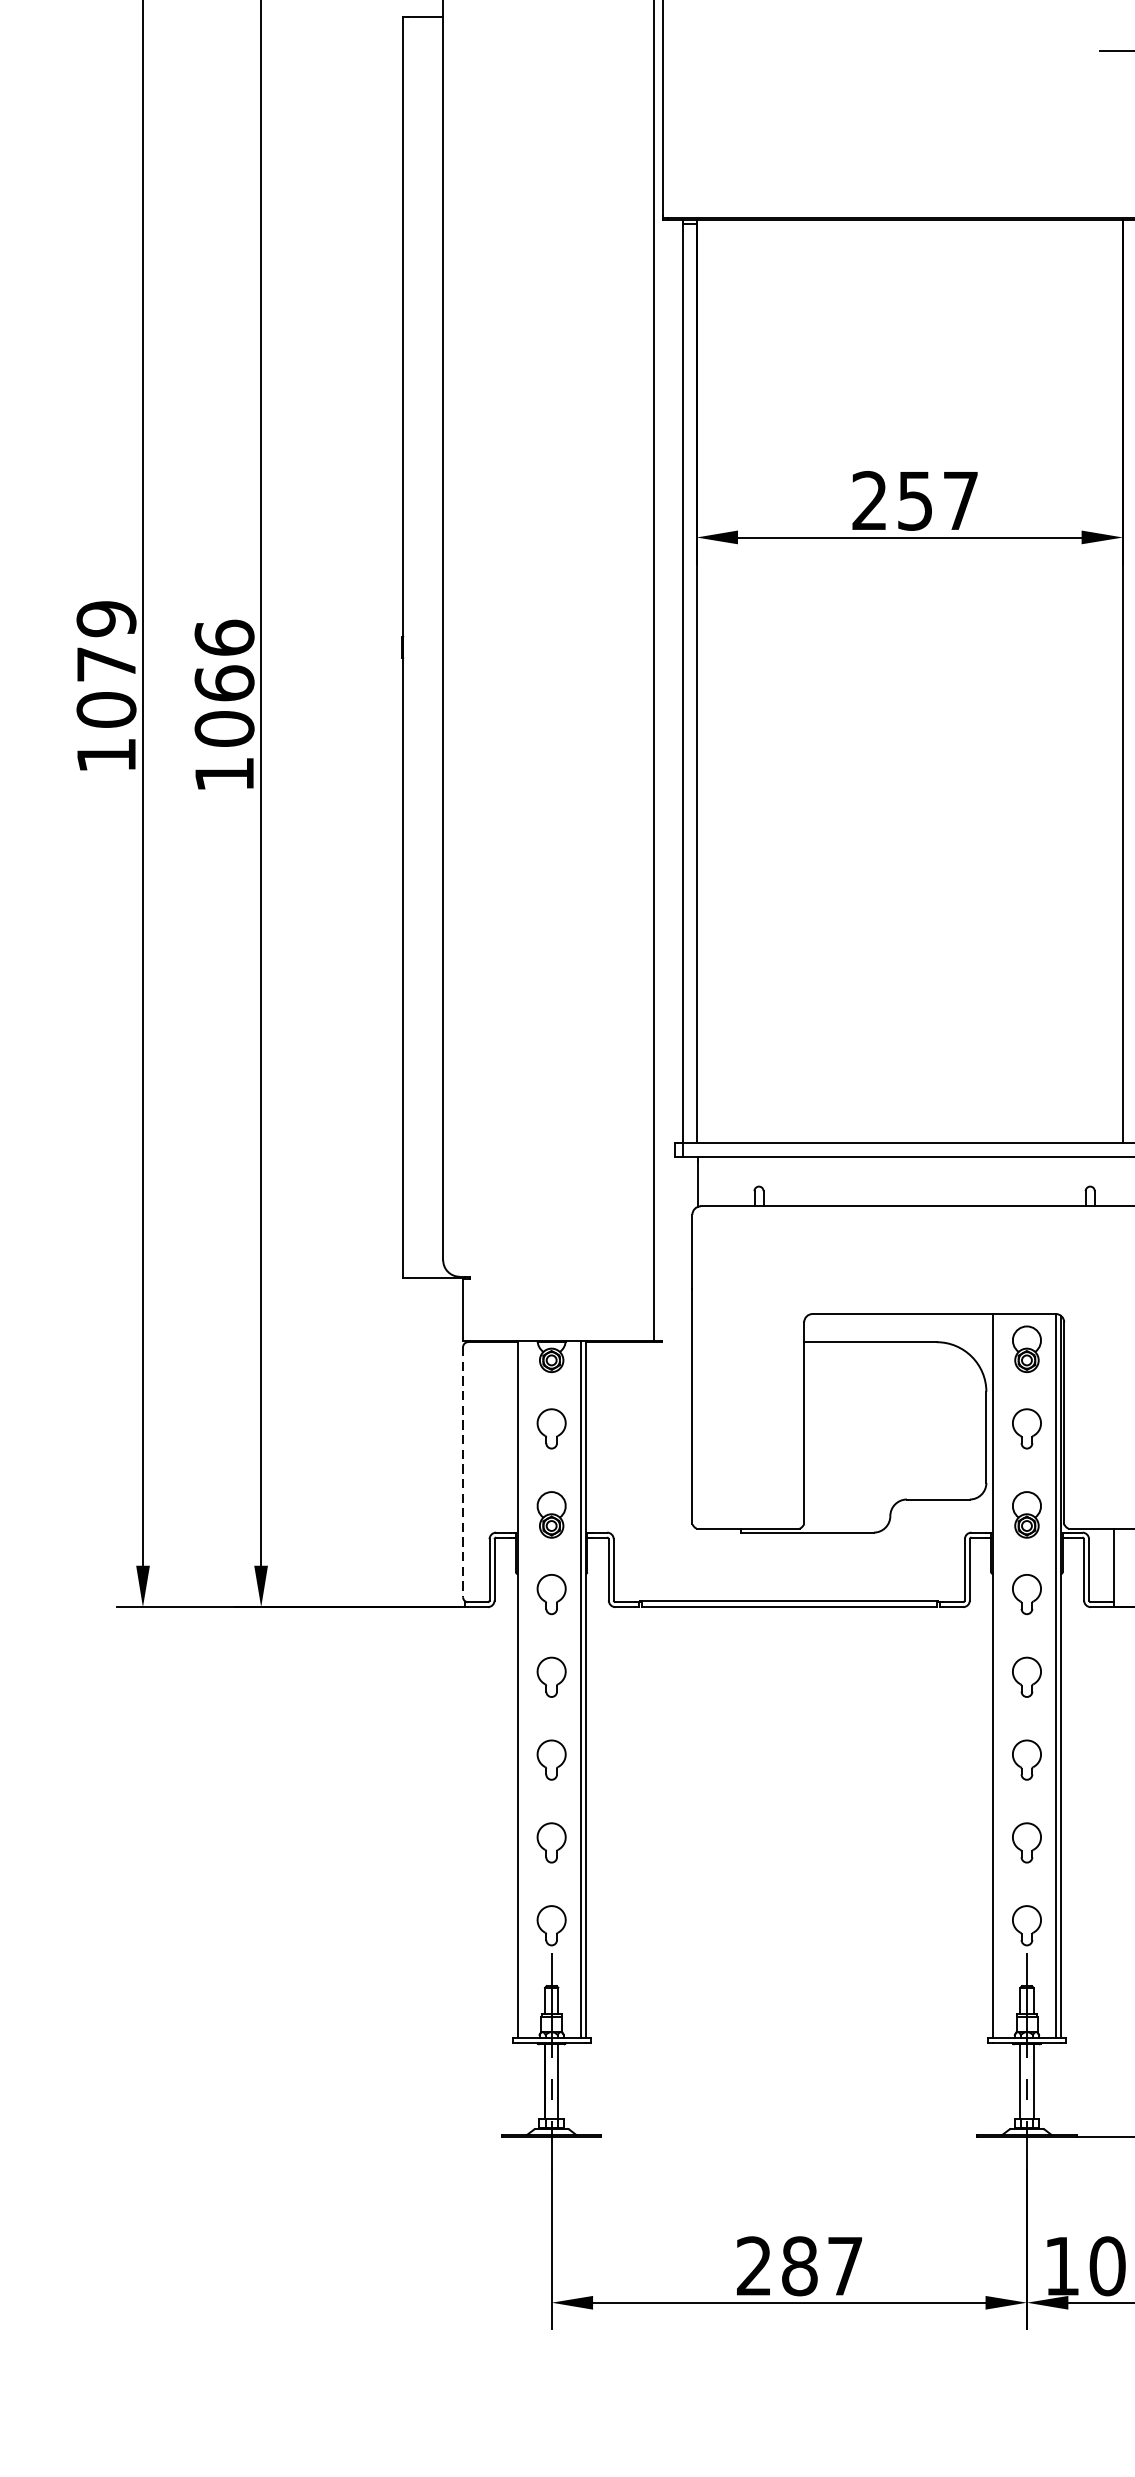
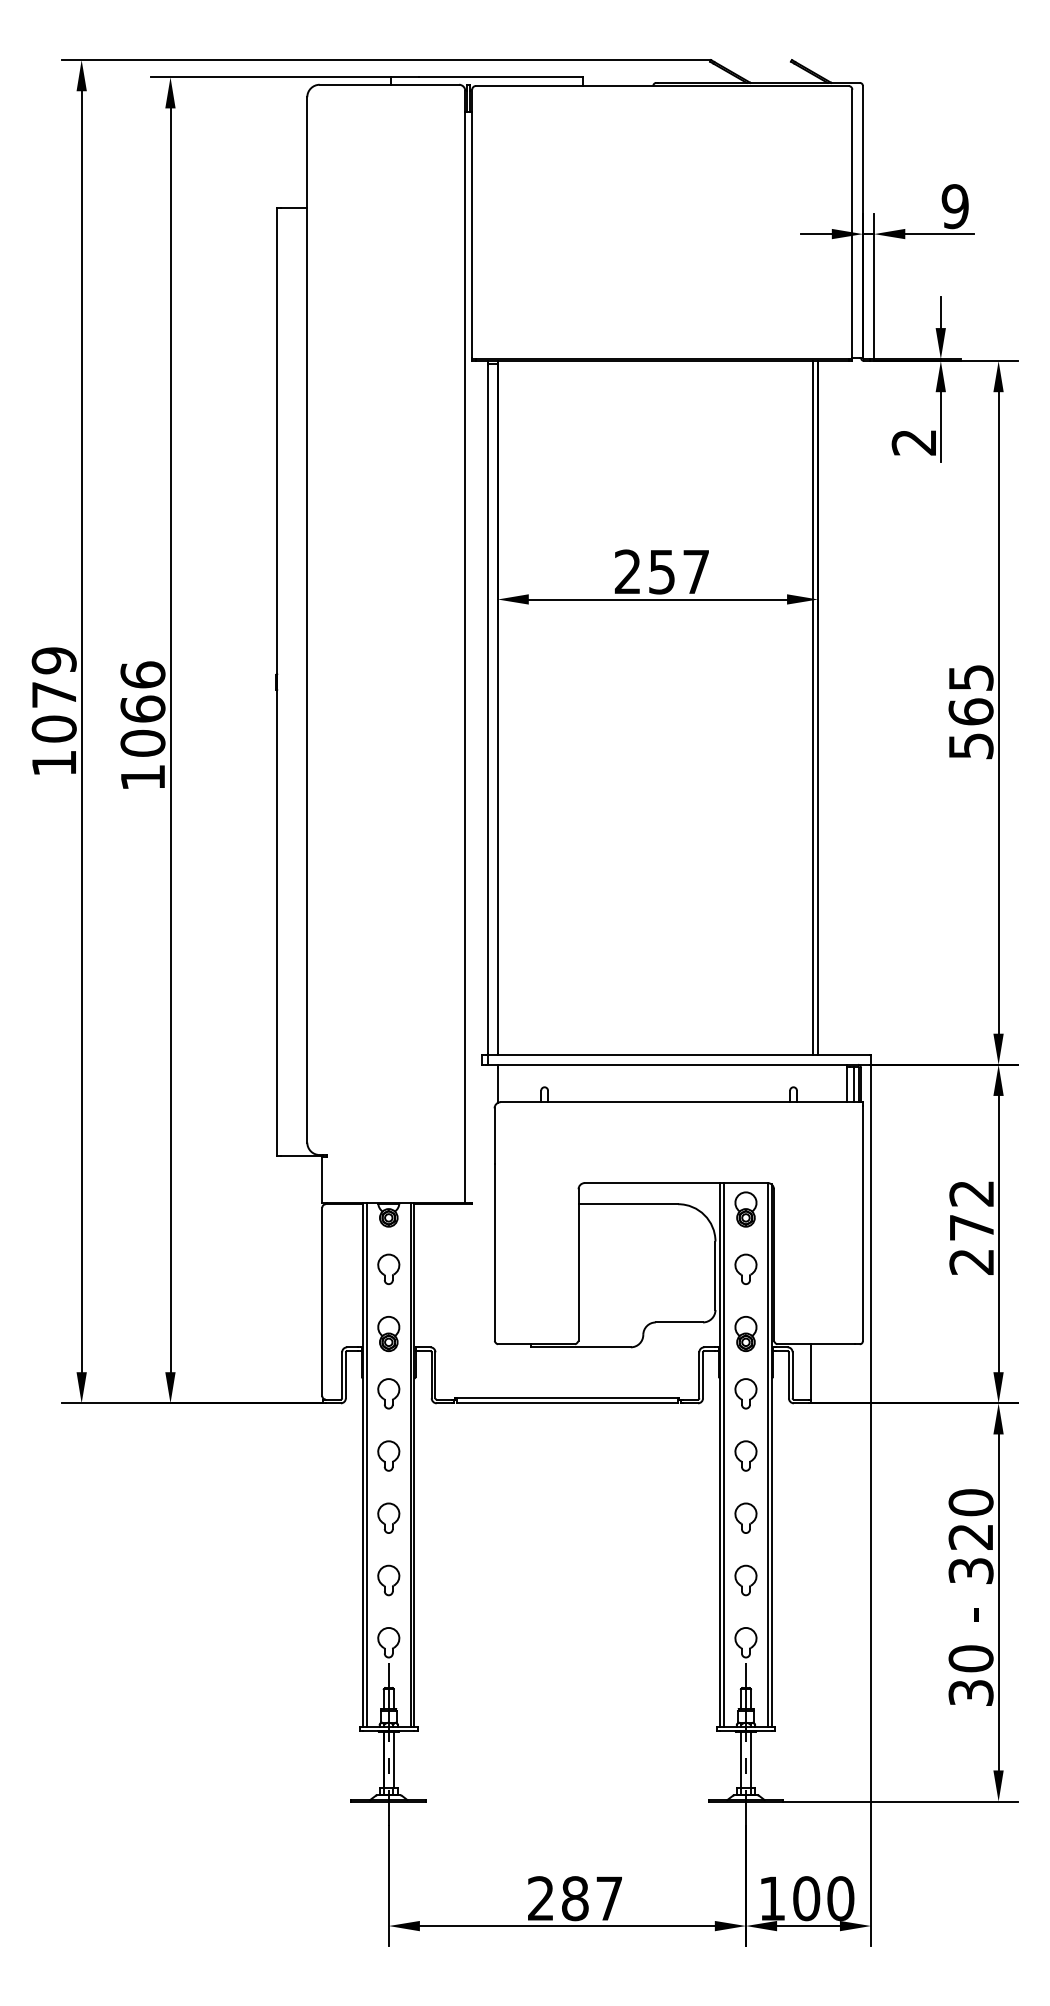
line: (1116, 681) -> (813, 707), added
line: (463, 1471) -> (322, 1301), dashed -> solid
line: (998, 1675) -> (724, 1454), added
line: (523, 1688) -> (367, 1464), added

